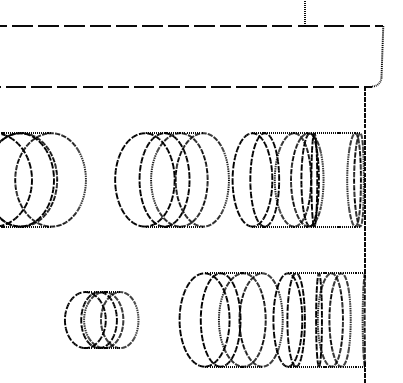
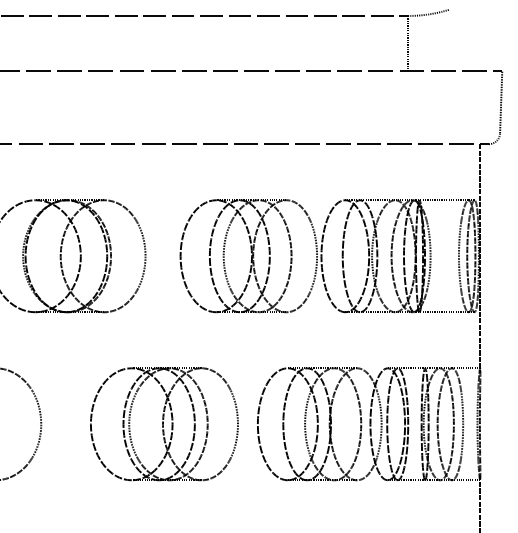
part: (101, 320) -> (164, 424), size x1.67

